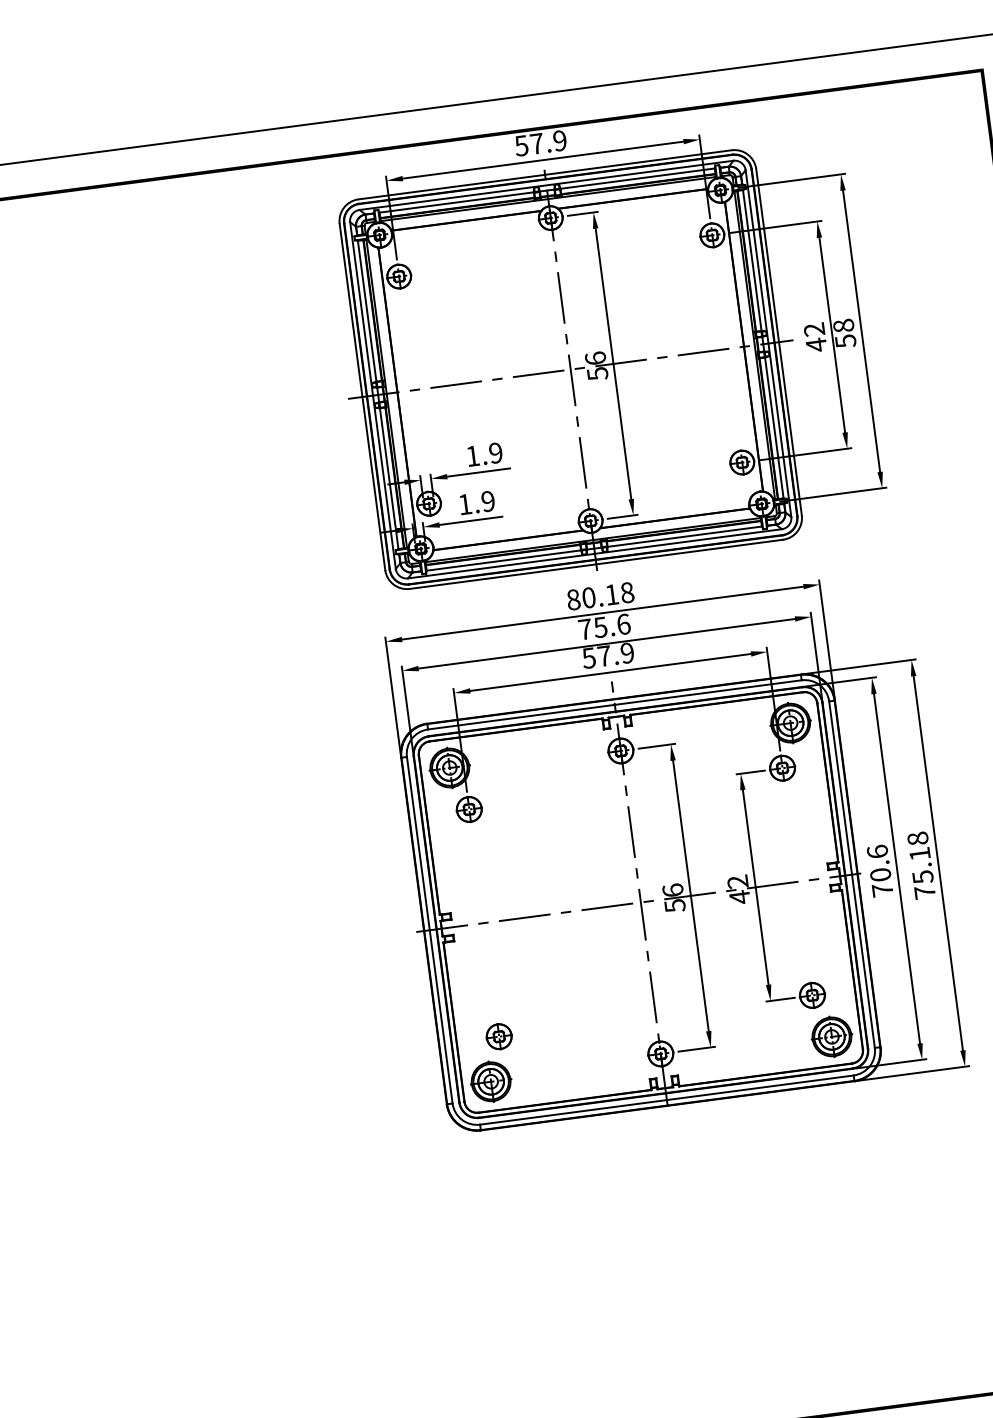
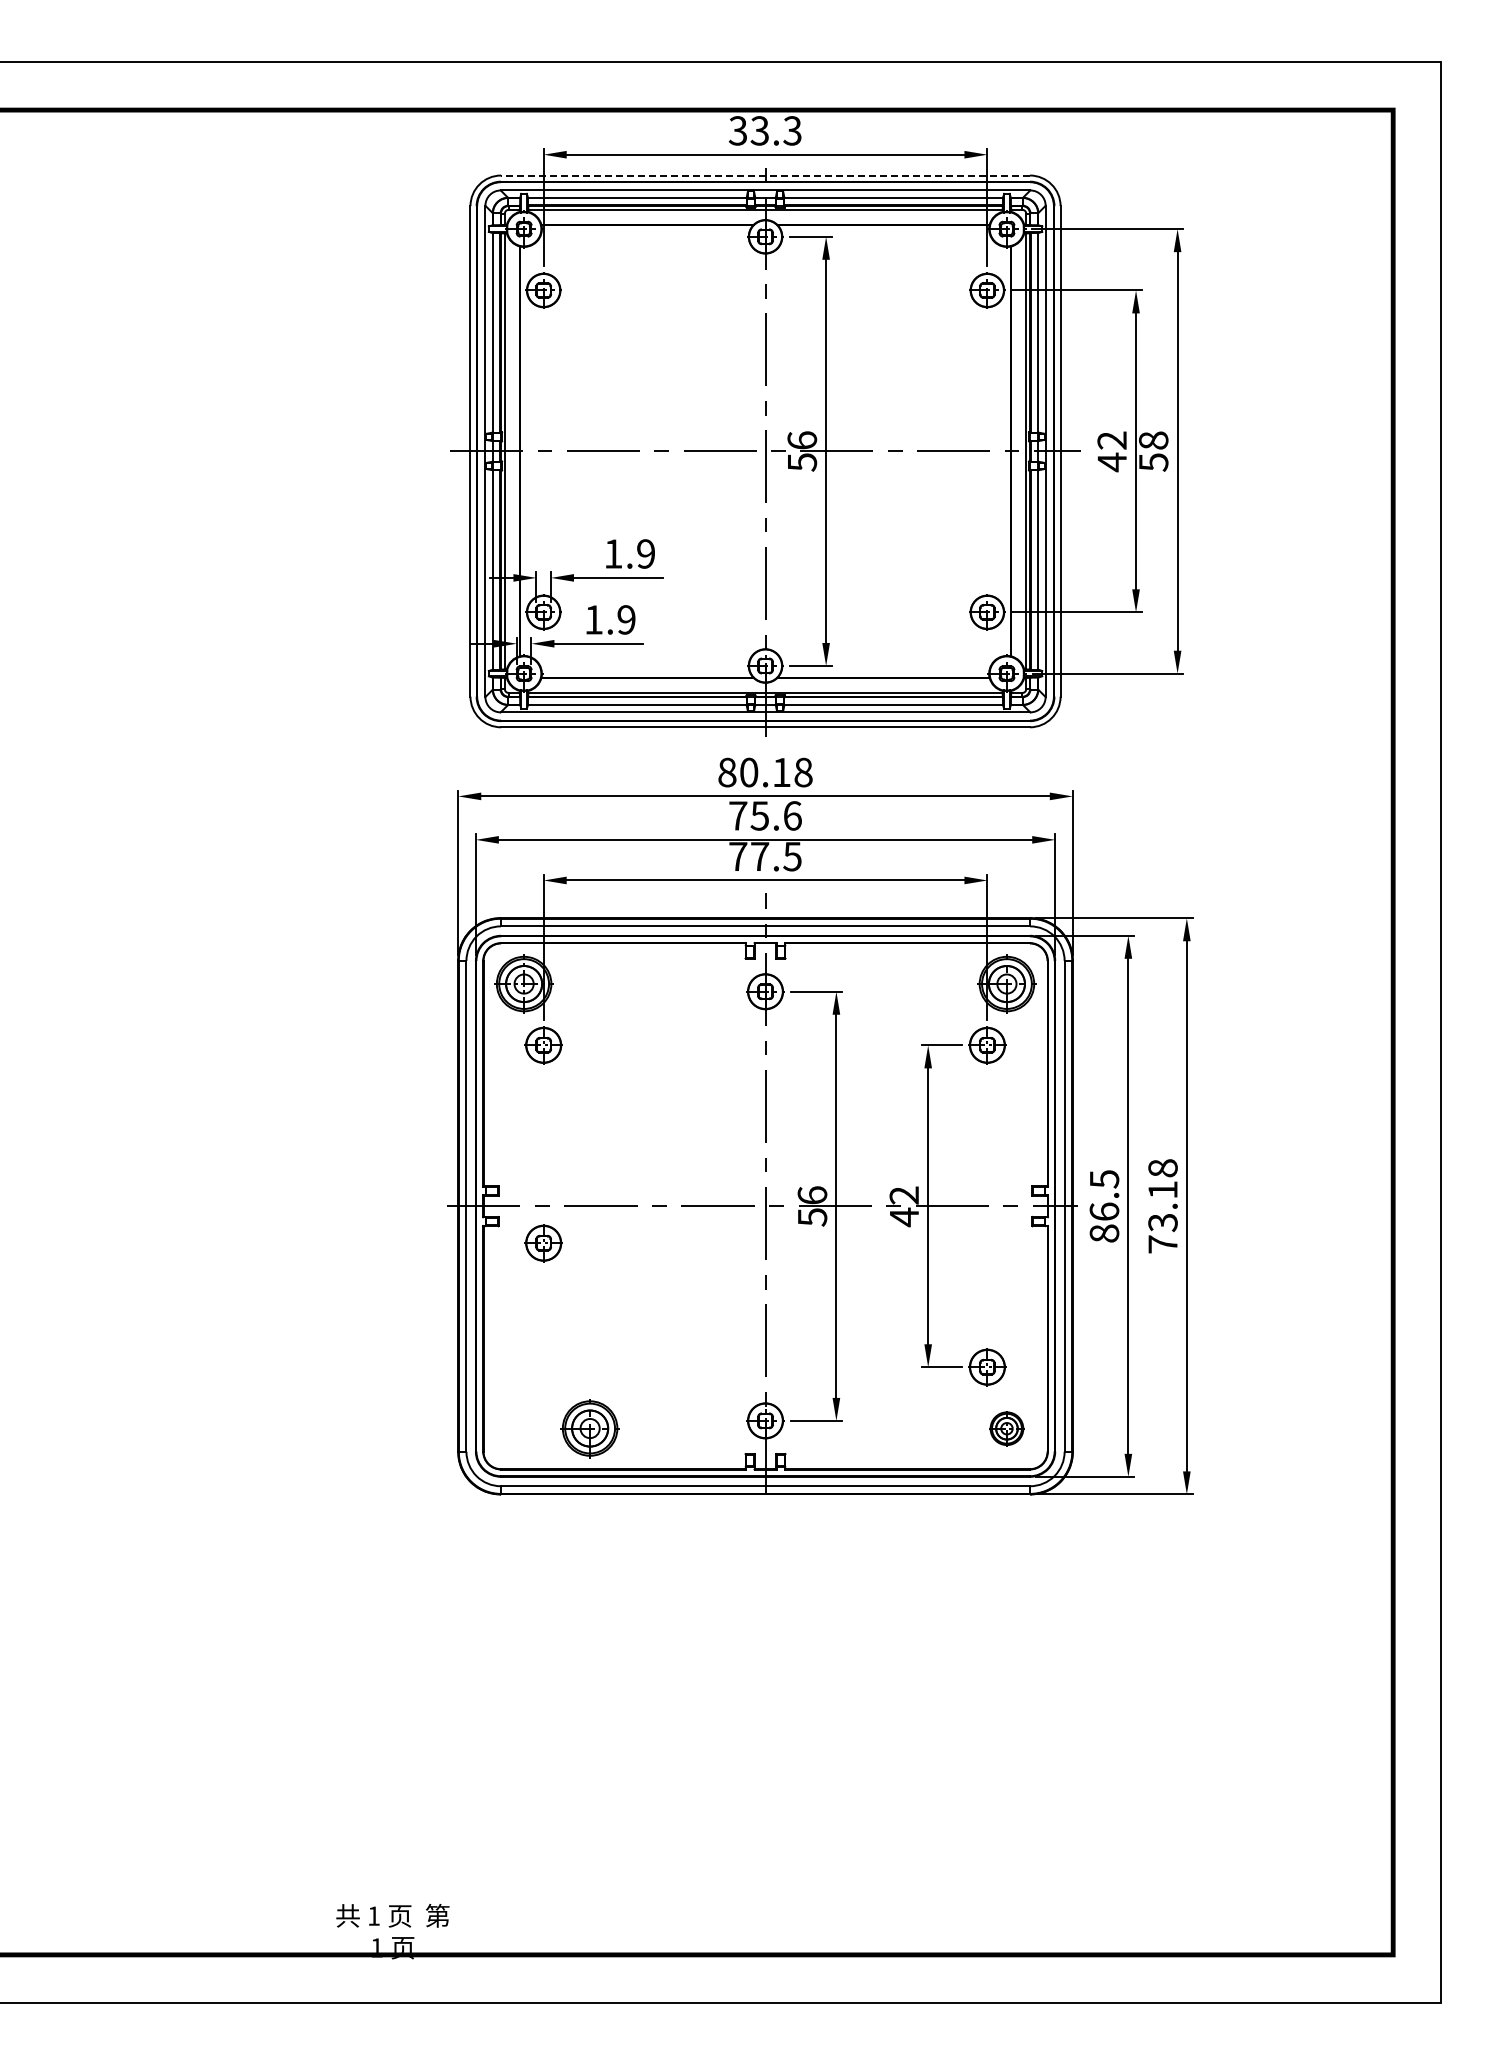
text: (540, 143) -> (765, 130), 57.9 -> 33.3
line: (545, 174) -> (765, 175), solid -> dashed
text: (607, 655) -> (764, 856), 57.9 -> 77.5
text: (880, 871) -> (1104, 1206), 70.6 -> 86.5
text: (922, 877) -> (1162, 1222), 75.18 -> 73.18
part: (499, 1036) -> (543, 1243), moved
part: (831, 1036) -> (1006, 1428), size x0.6
part: (490, 1081) -> (589, 1428), moved

